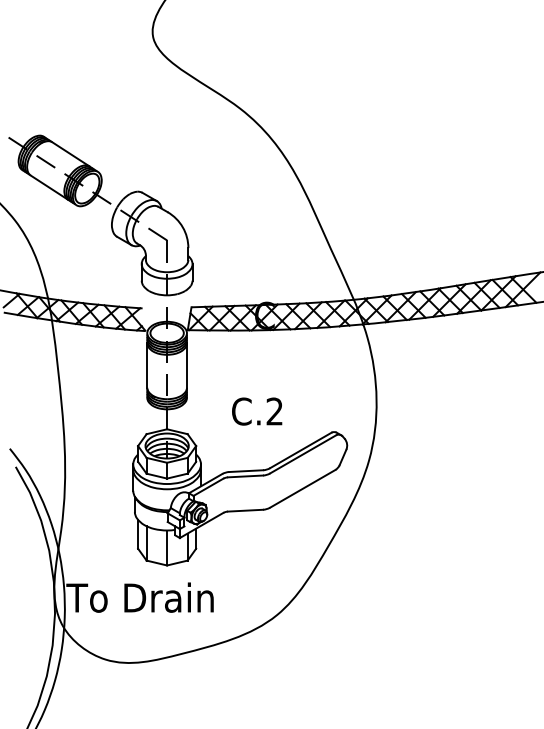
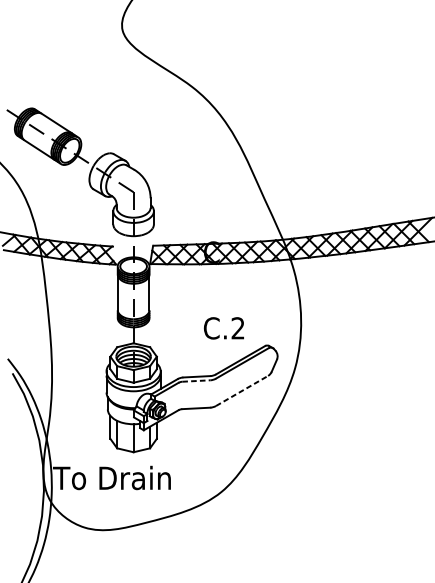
text: (257, 411) -> (224, 328), moved
line: (245, 476) -> (196, 381), solid -> dashed
line: (302, 488) -> (241, 390), solid -> dashed

